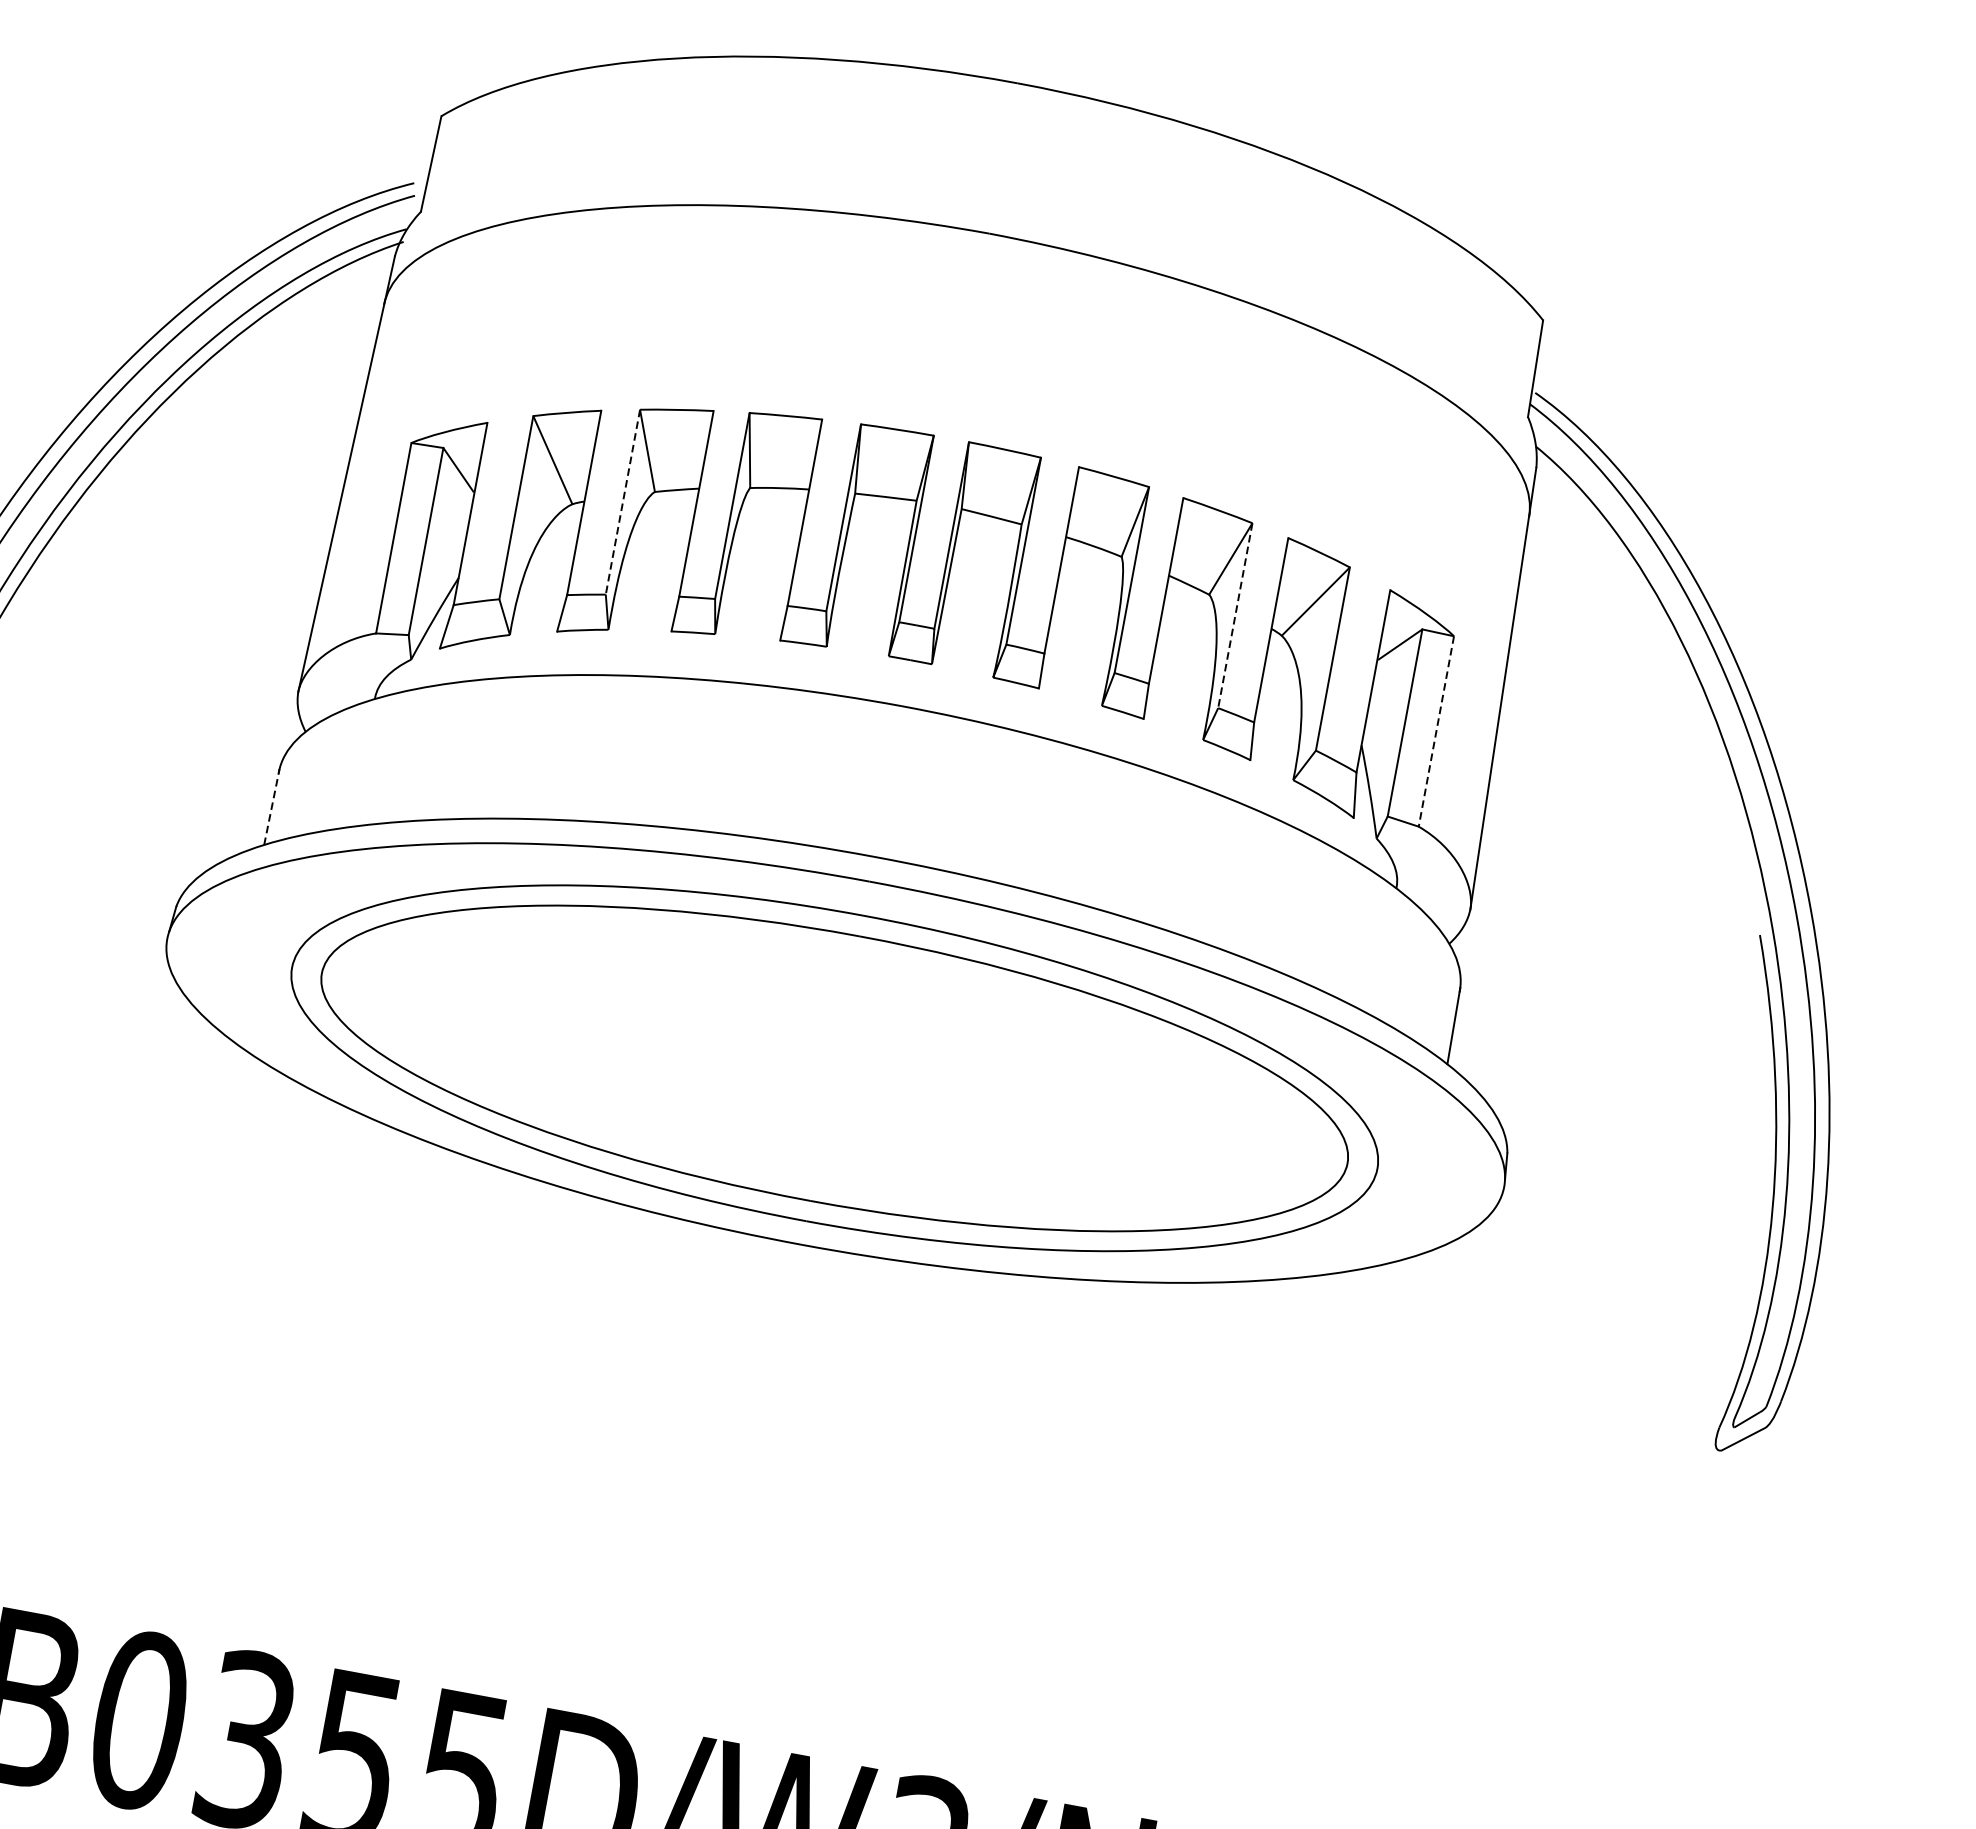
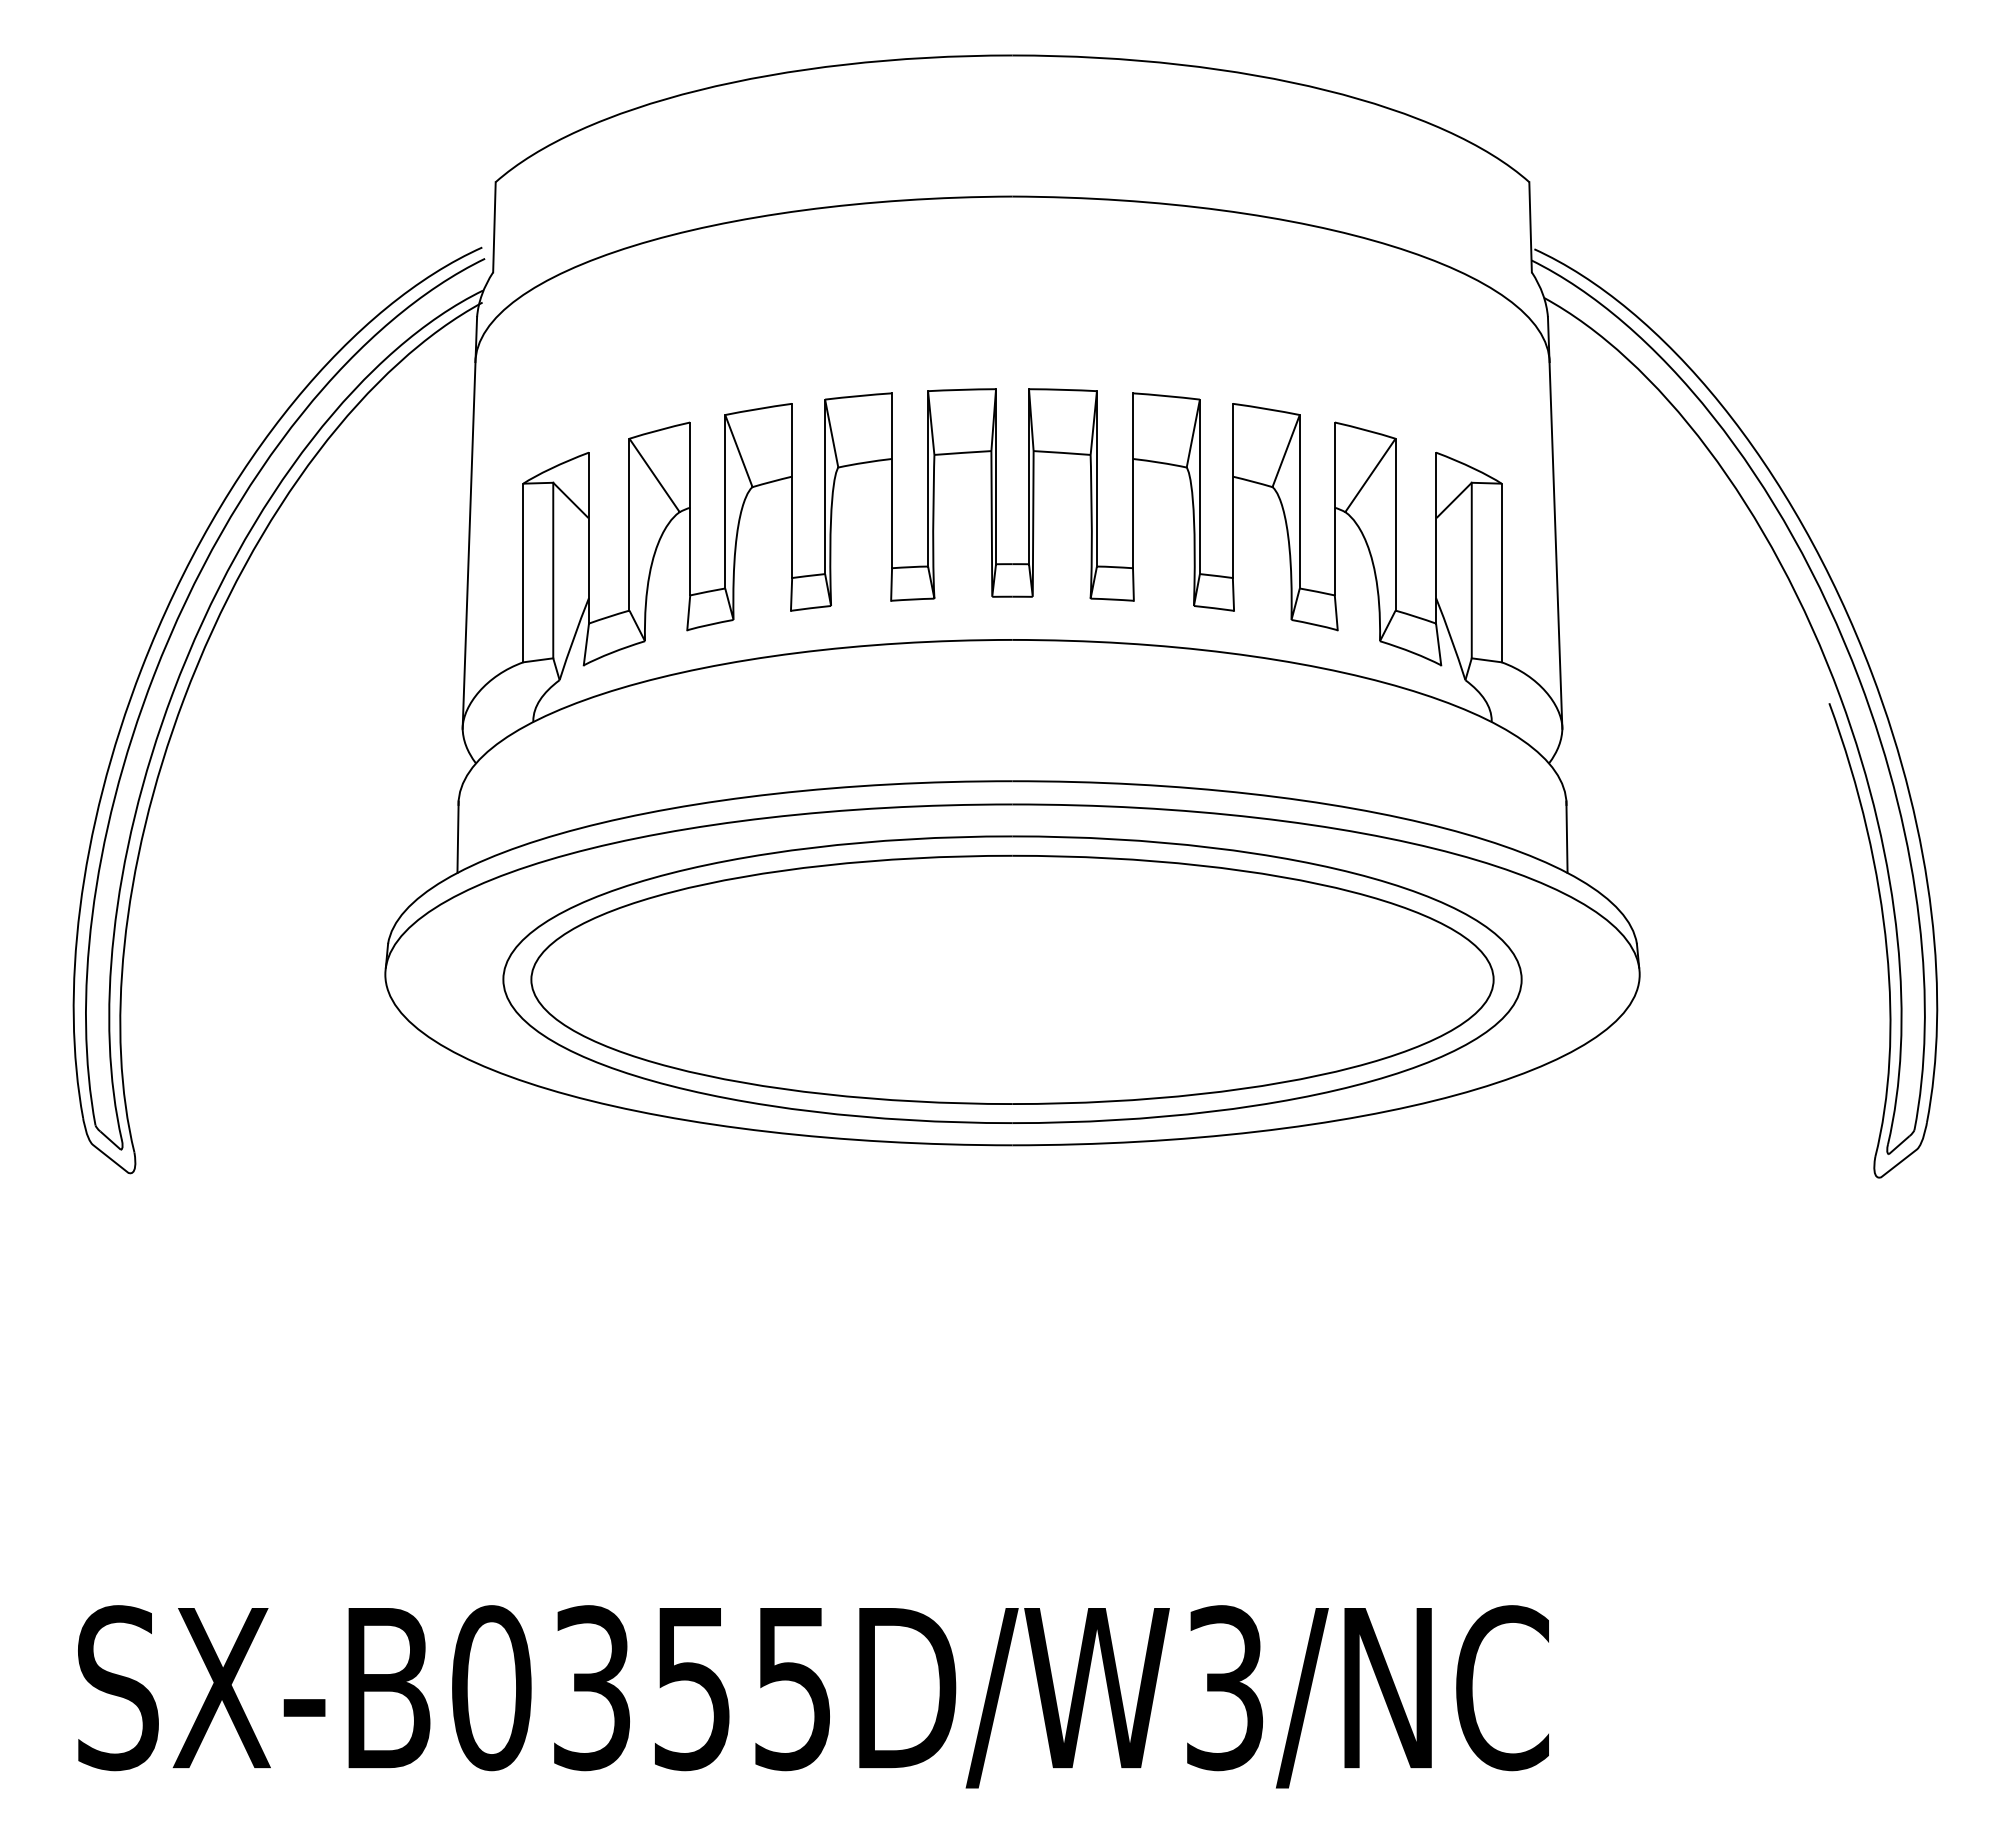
line: (623, 501) -> (725, 501), dashed -> solid
line: (1235, 615) -> (1299, 501), dashed -> solid
line: (1436, 731) -> (1501, 573), dashed -> solid
line: (272, 807) -> (458, 837), dashed -> solid

